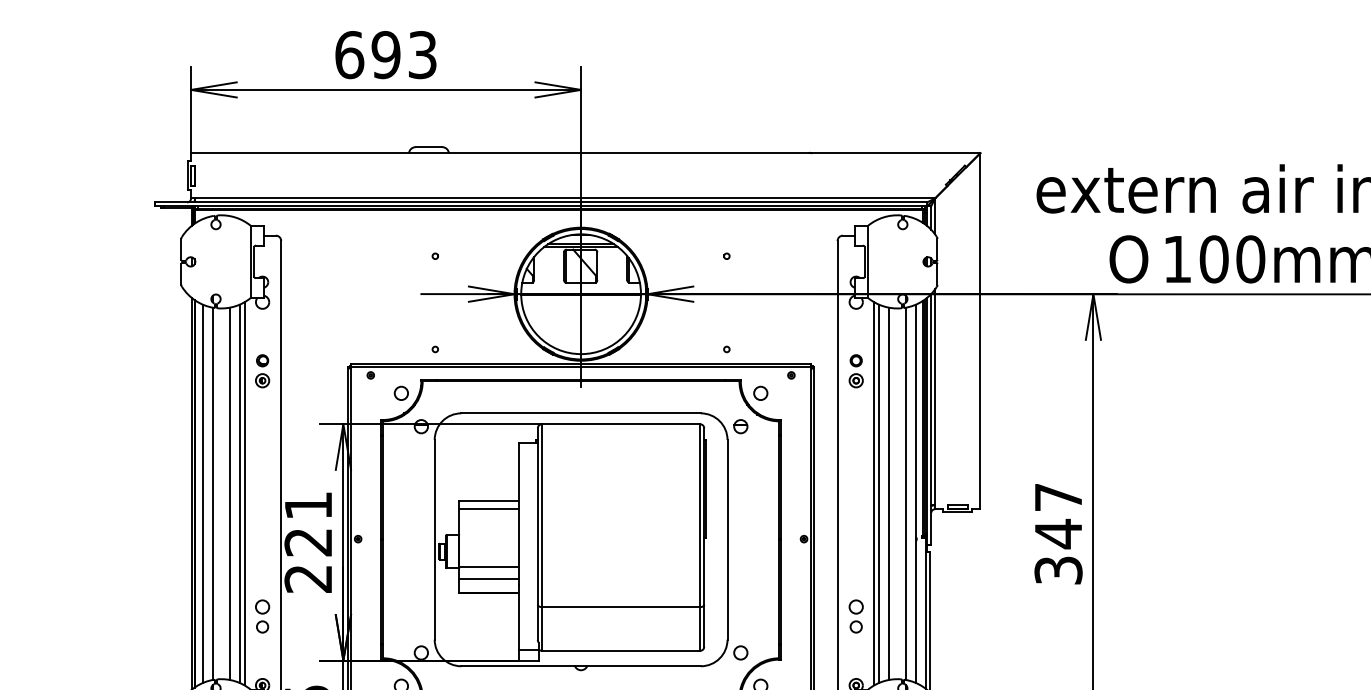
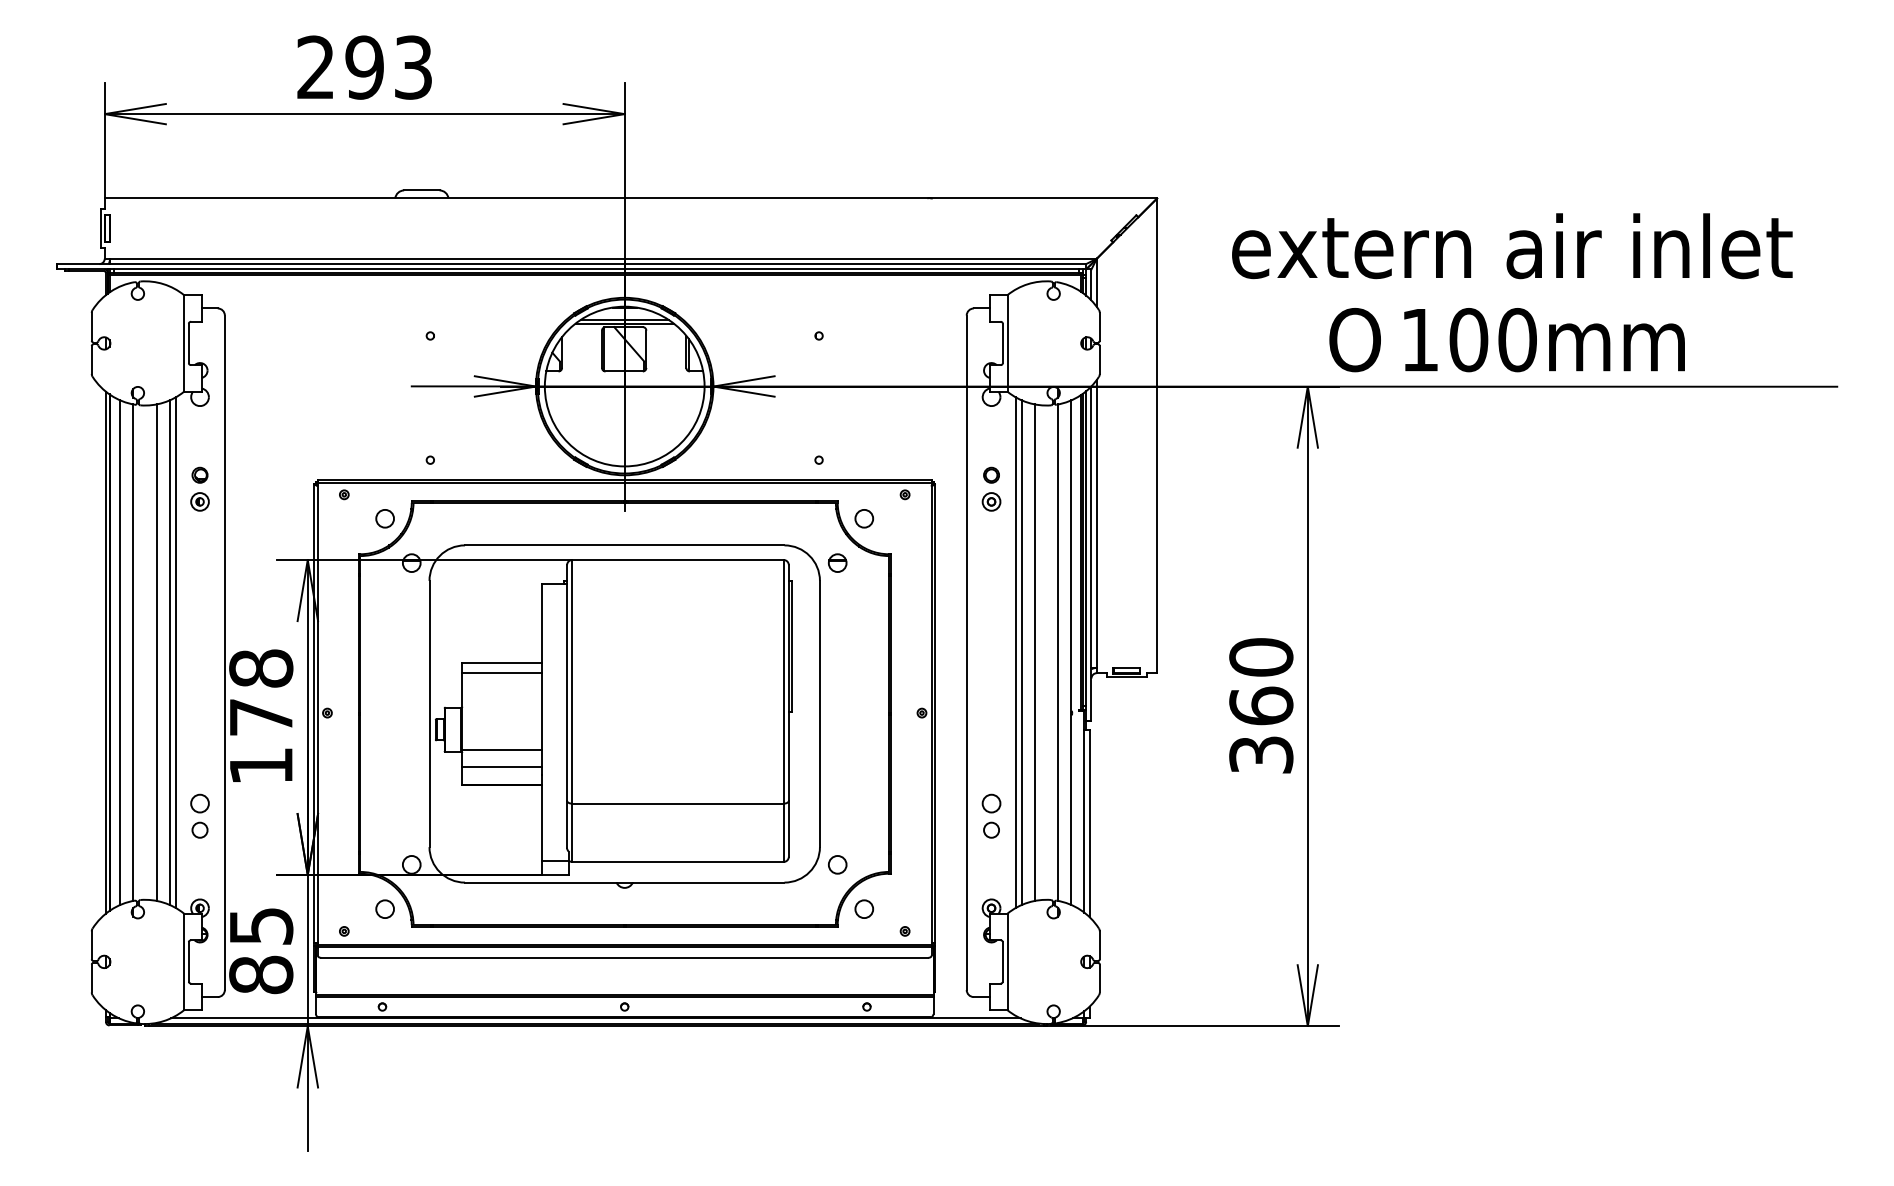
text: (349, 54) -> (316, 67), 693 -> 293
text: (1058, 516) -> (1261, 682), 347 -> 360
text: (308, 541) -> (261, 716), 221 -> 178

